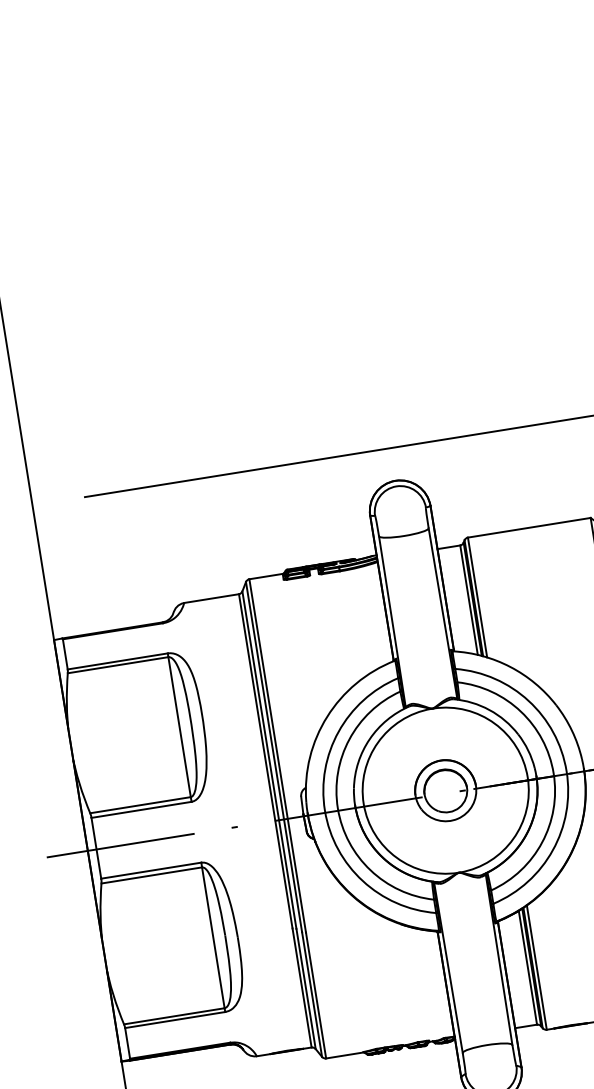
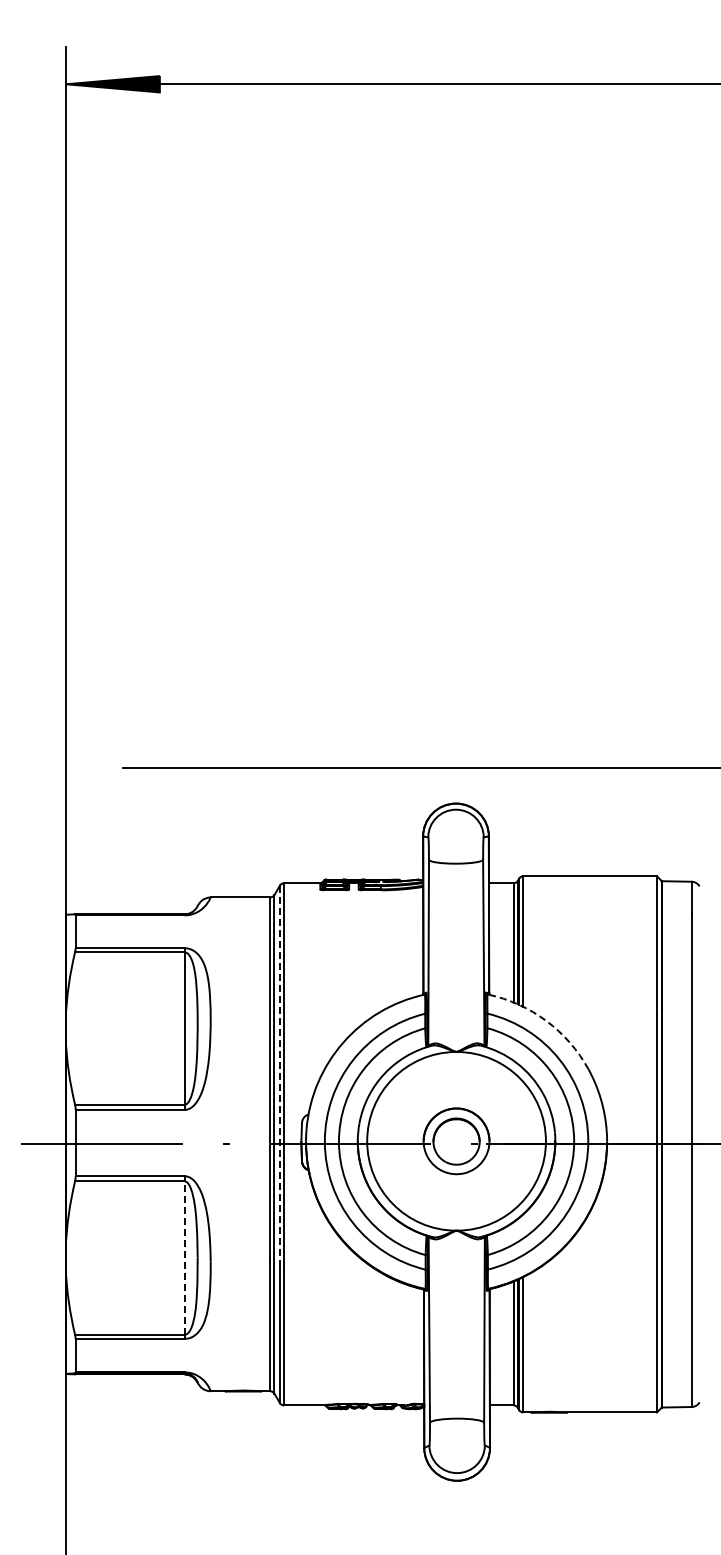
arc: (510, 666) -> (546, 1020), solid -> dashed
line: (273, 757) -> (279, 1076), solid -> dashed
line: (213, 938) -> (184, 1258), solid -> dashed

